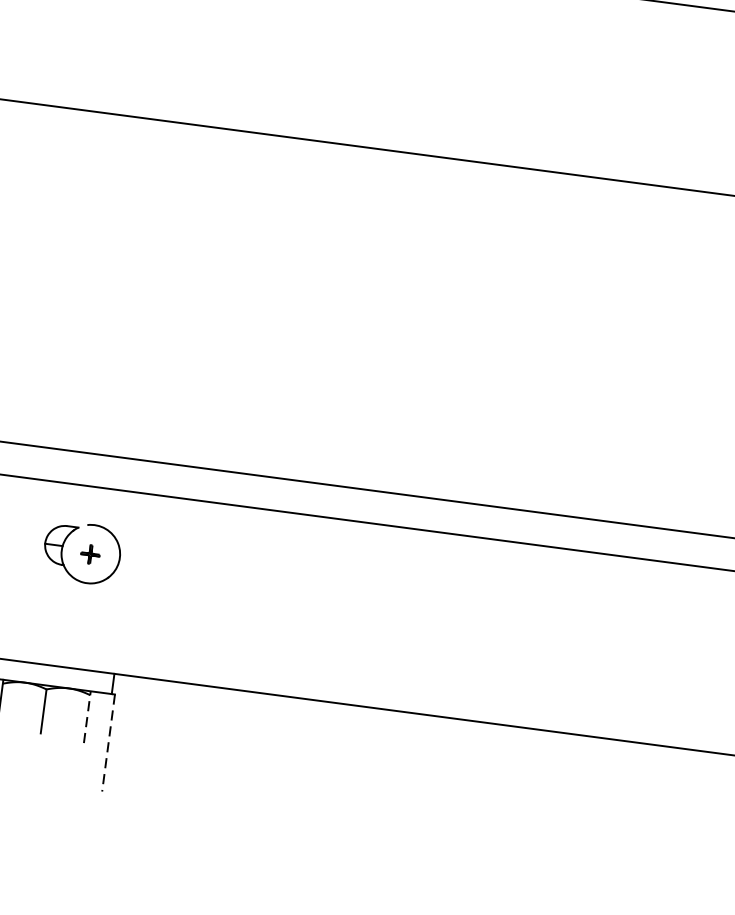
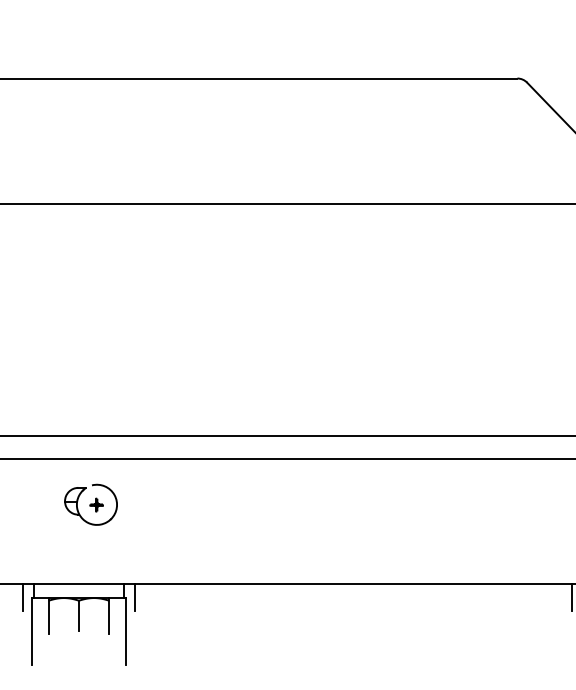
line: (127, 695) -> (134, 597), added
line: (87, 716) -> (109, 615), dashed -> solid
line: (107, 742) -> (125, 631), dashed -> solid

